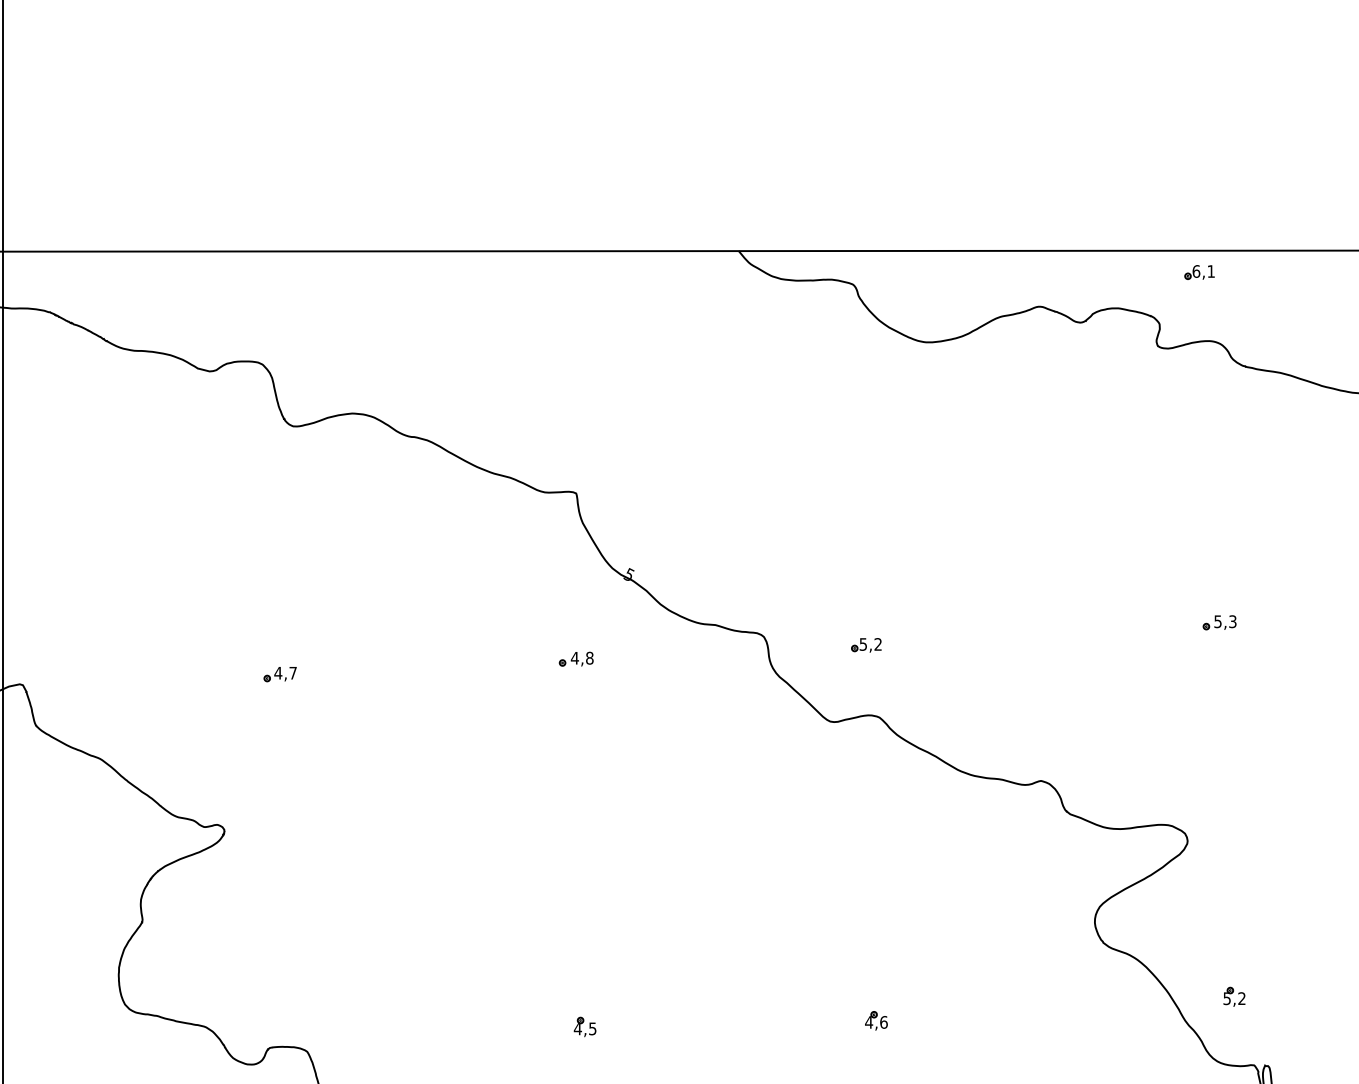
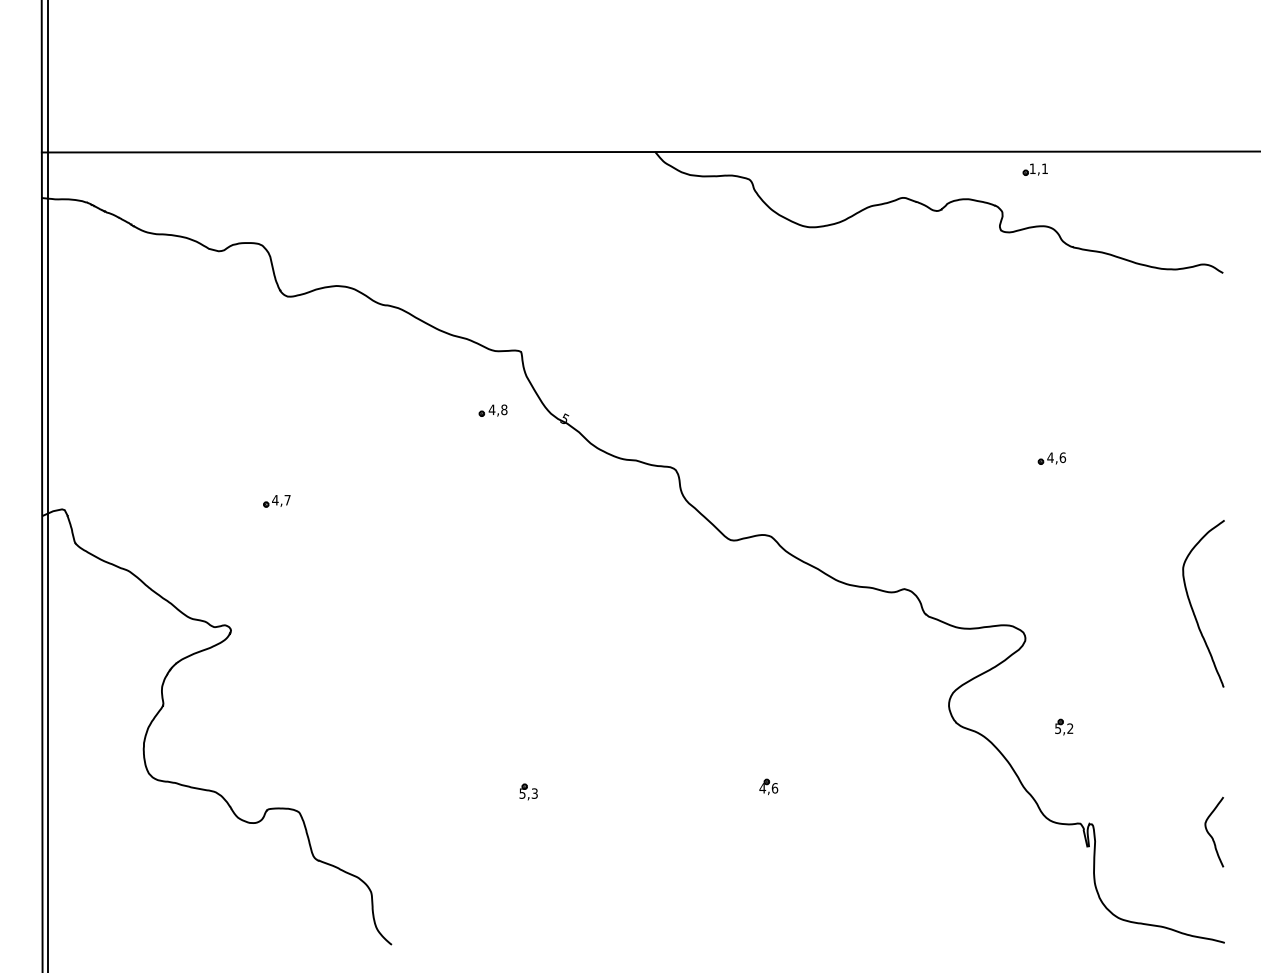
text: (1196, 271) -> (1032, 168), 6,1 -> 1,1
text: (1225, 621) -> (1056, 457), 5,3 -> 4,6
part: (865, 645) -> (759, 477), removed
part: (575, 659) -> (492, 410), moved
part: (1234, 995) -> (1064, 726), moved
text: (585, 1028) -> (528, 793), 4,5 -> 5,3

